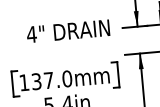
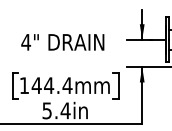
text: (68, 31) -> (62, 42), moved
text: (51, 80) -> (51, 85), 137.0mm -> 144.4mm

